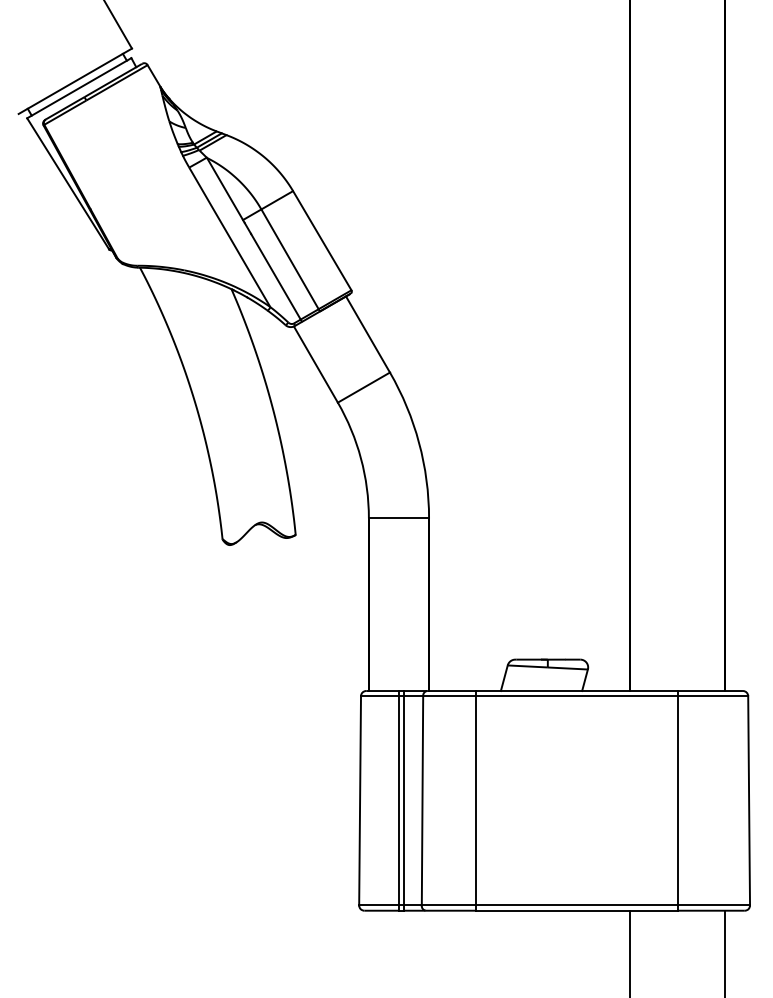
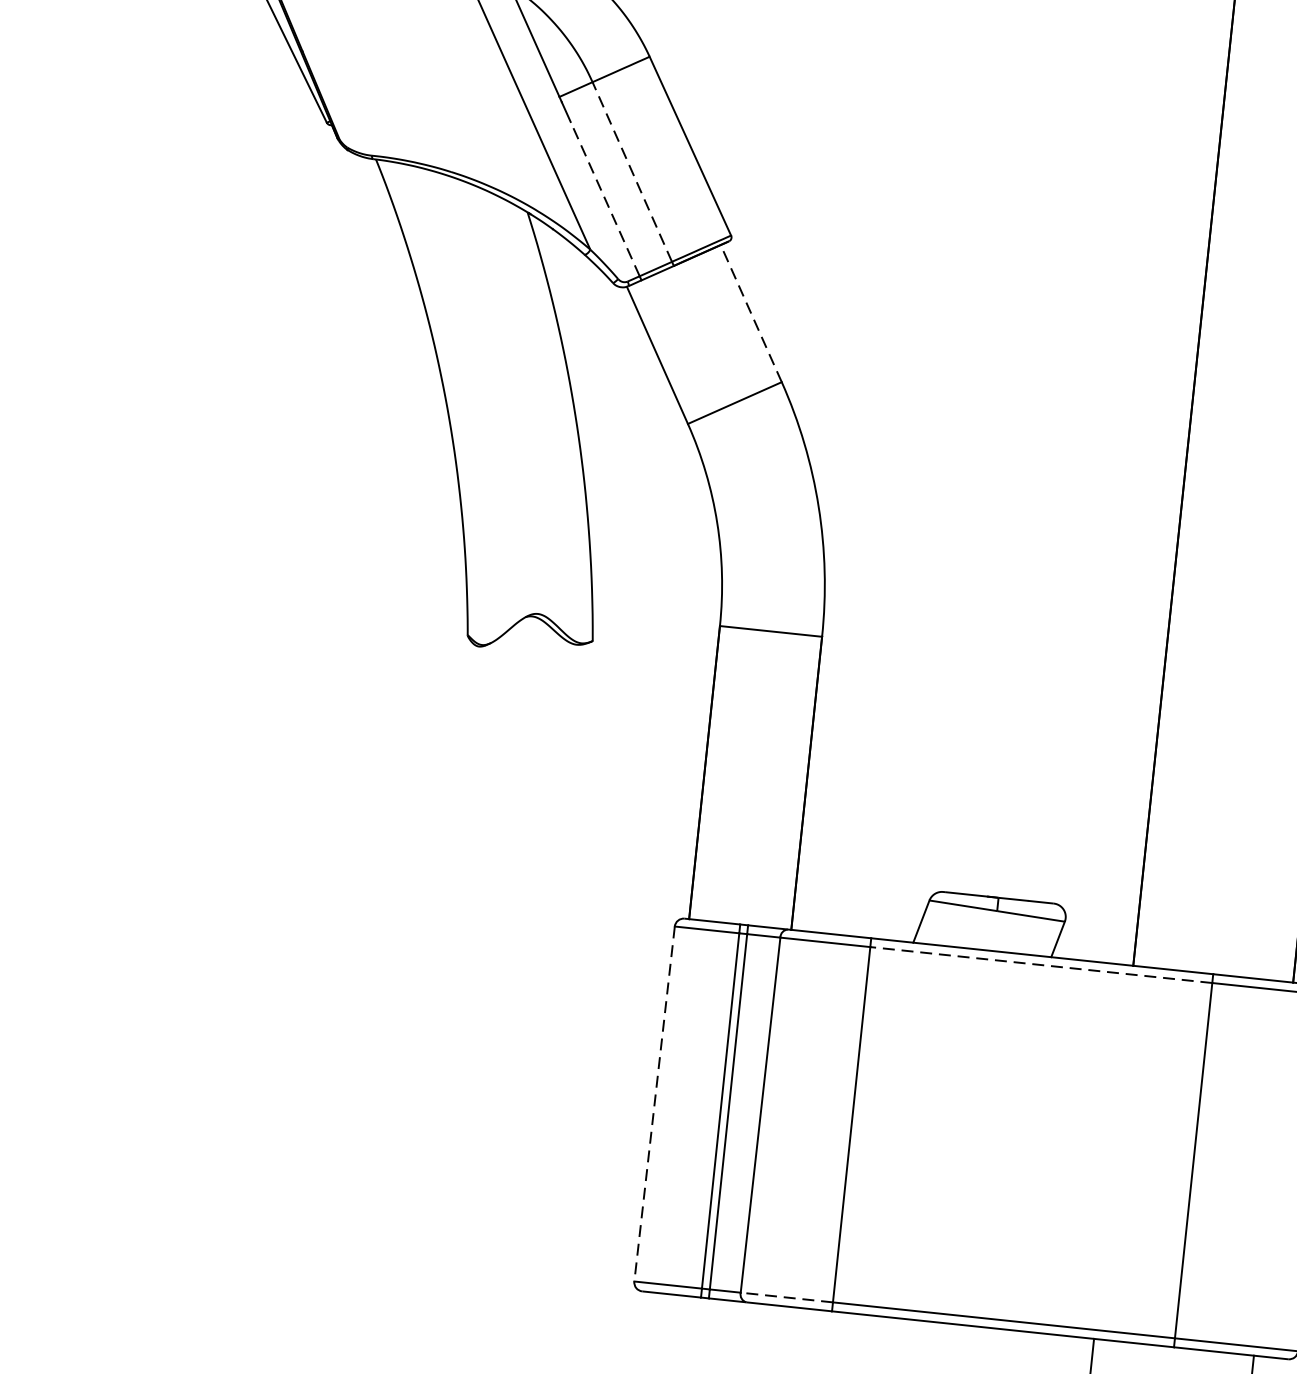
line: (290, 259) -> (633, 172), solid -> dashed
line: (275, 276) -> (604, 198), solid -> dashed
line: (368, 334) -> (752, 313), solid -> dashed
line: (576, 696) -> (1040, 965), solid -> dashed
line: (360, 800) -> (655, 1103), solid -> dashed
line: (448, 905) -> (786, 1297), solid -> dashed

